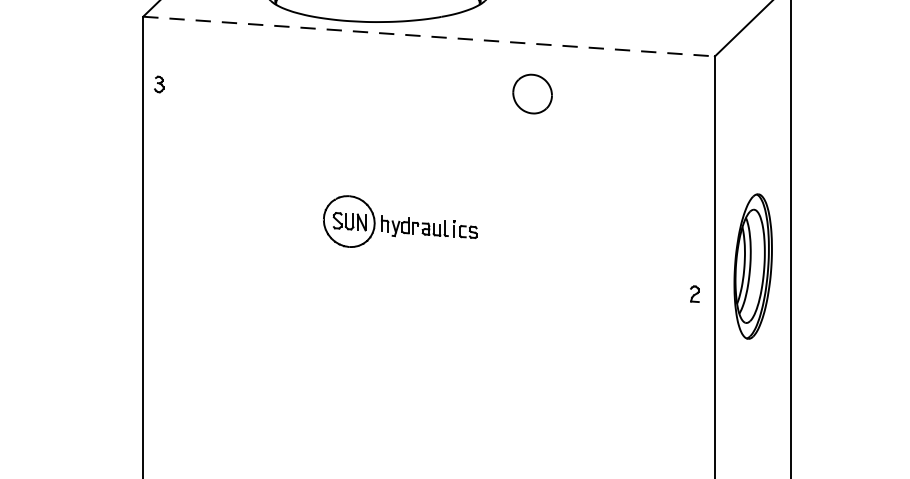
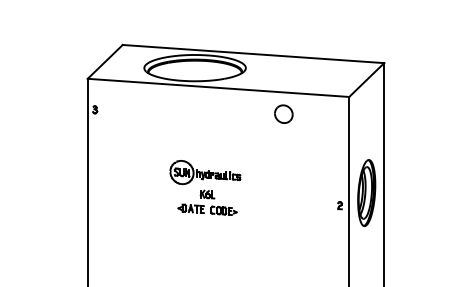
line: (431, 35) -> (219, 87), dashed -> solid
part: (531, 92) -> (283, 113), moved
part: (405, 287) -> (207, 202), added

